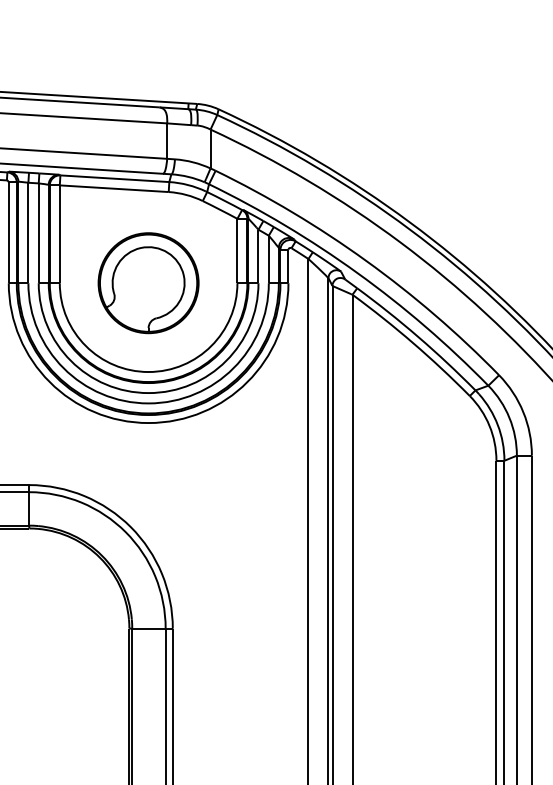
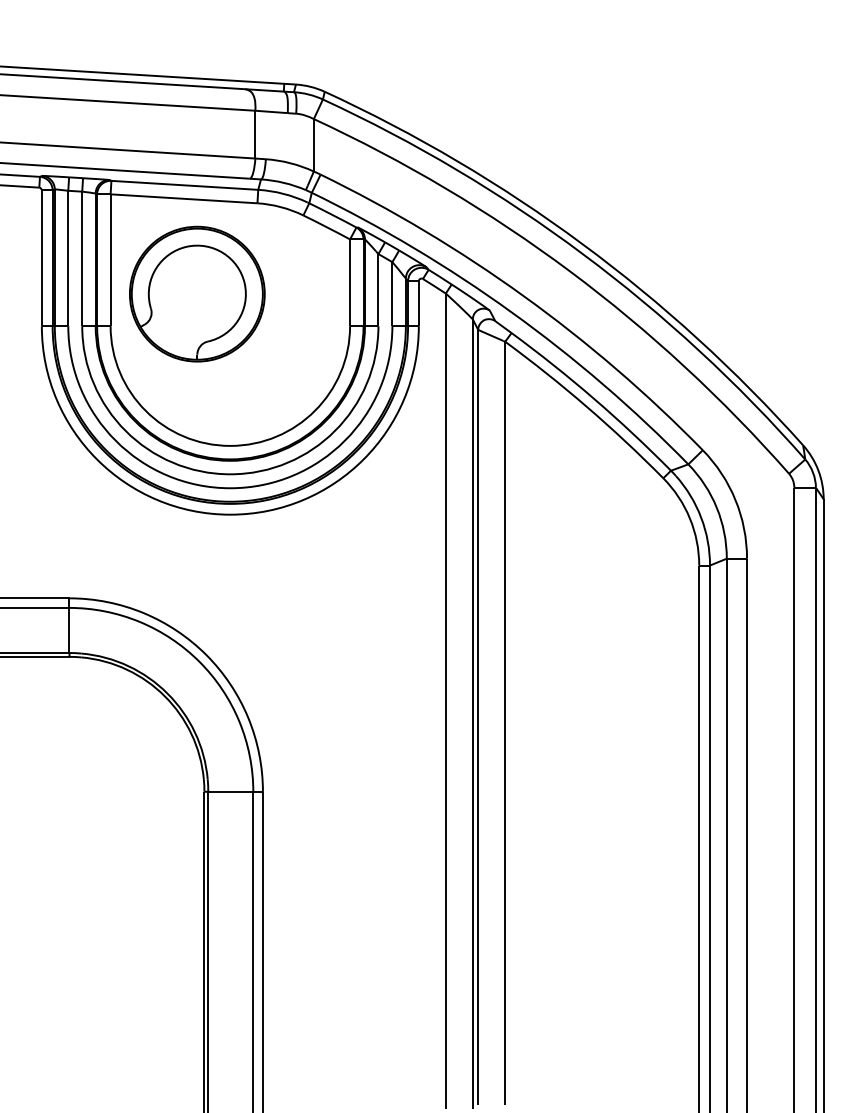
part: (148, 282) -> (197, 293), moved

